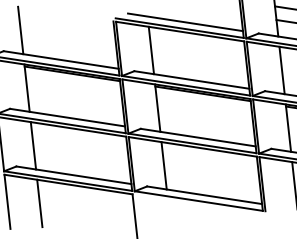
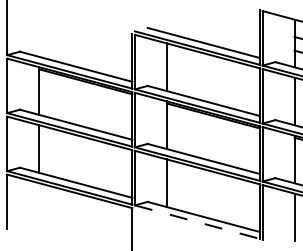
line: (20, 29) -> (39, 32), removed
line: (198, 201) -> (197, 222), solid -> dashed
line: (40, 202) -> (39, 206), removed

